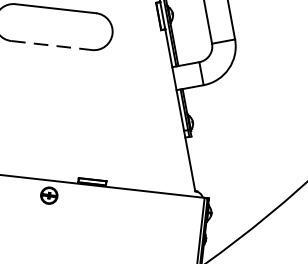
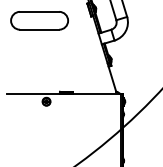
line: (51, 45) -> (39, 29), dashed -> solid

